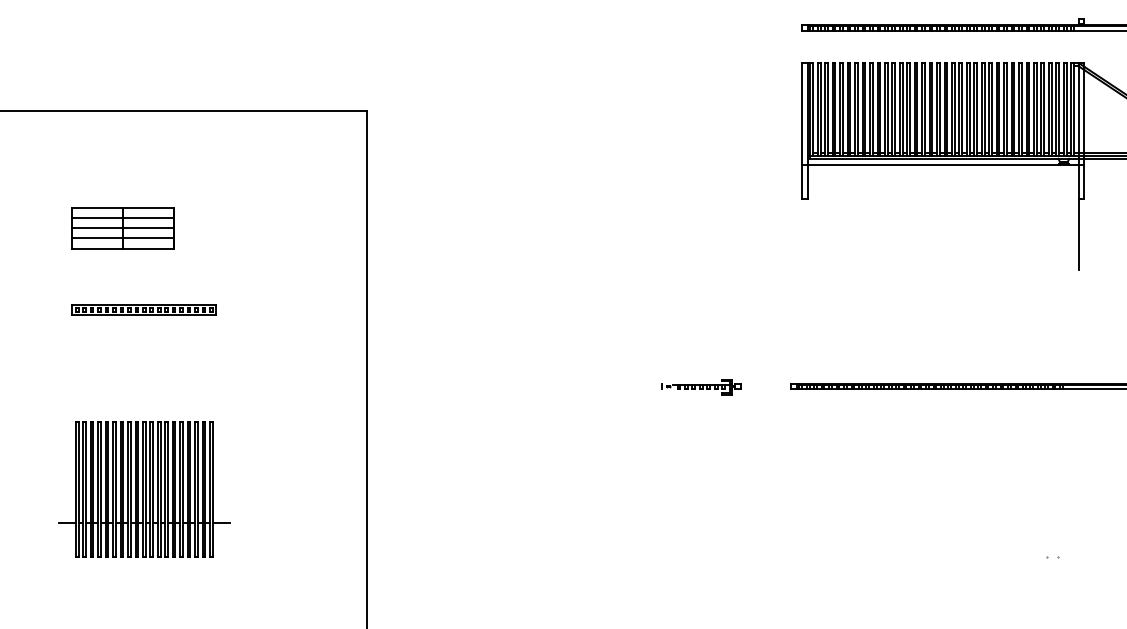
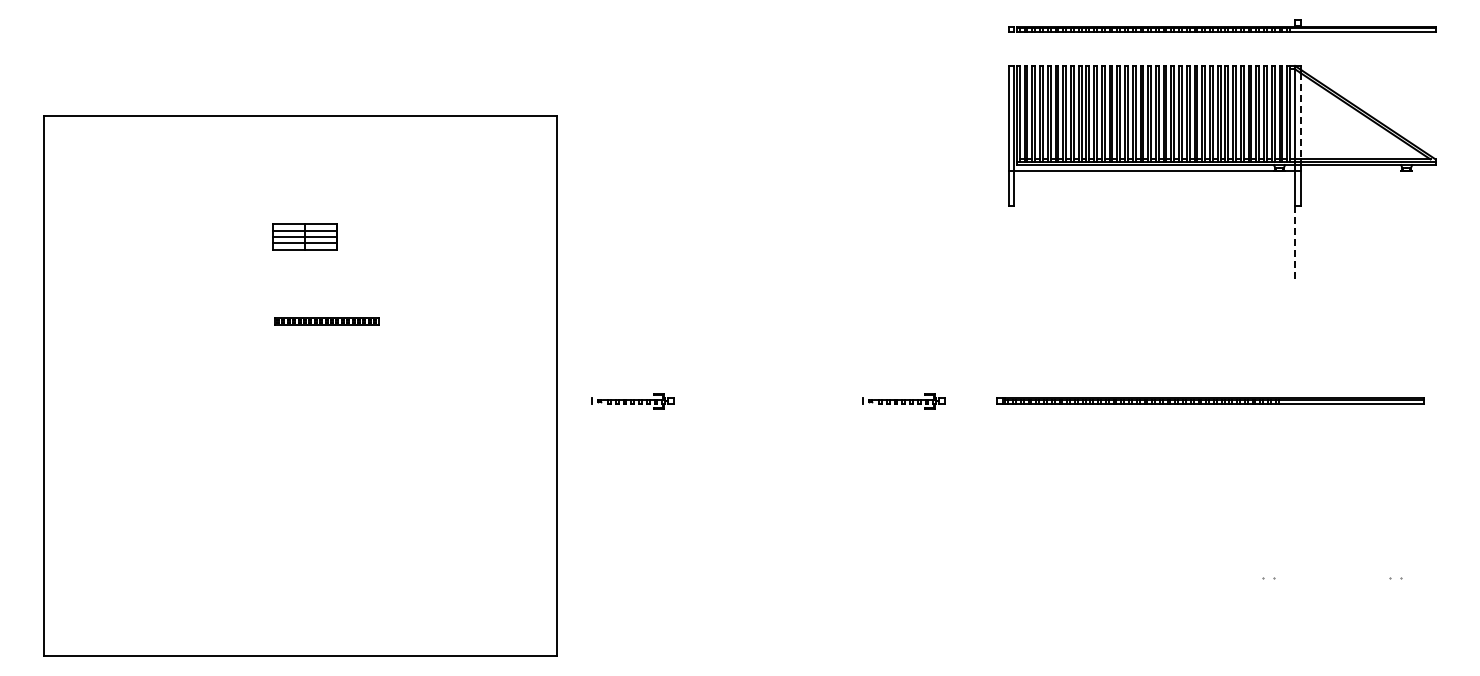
line: (1084, 111) -> (1300, 116), solid -> dashed
part: (122, 227) -> (304, 236), size x0.6
line: (1079, 234) -> (1295, 243), solid -> dashed
part: (144, 309) -> (326, 321), size x0.7
part: (439, 386) -> (632, 401), added
part: (144, 489) -> (326, 507), removed

